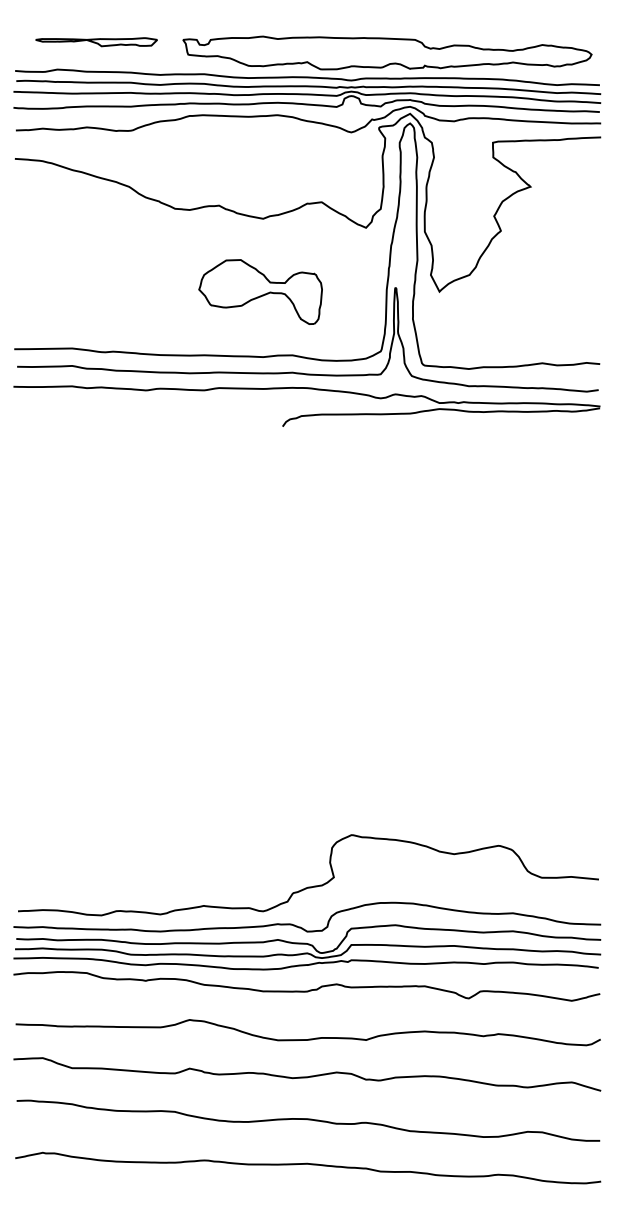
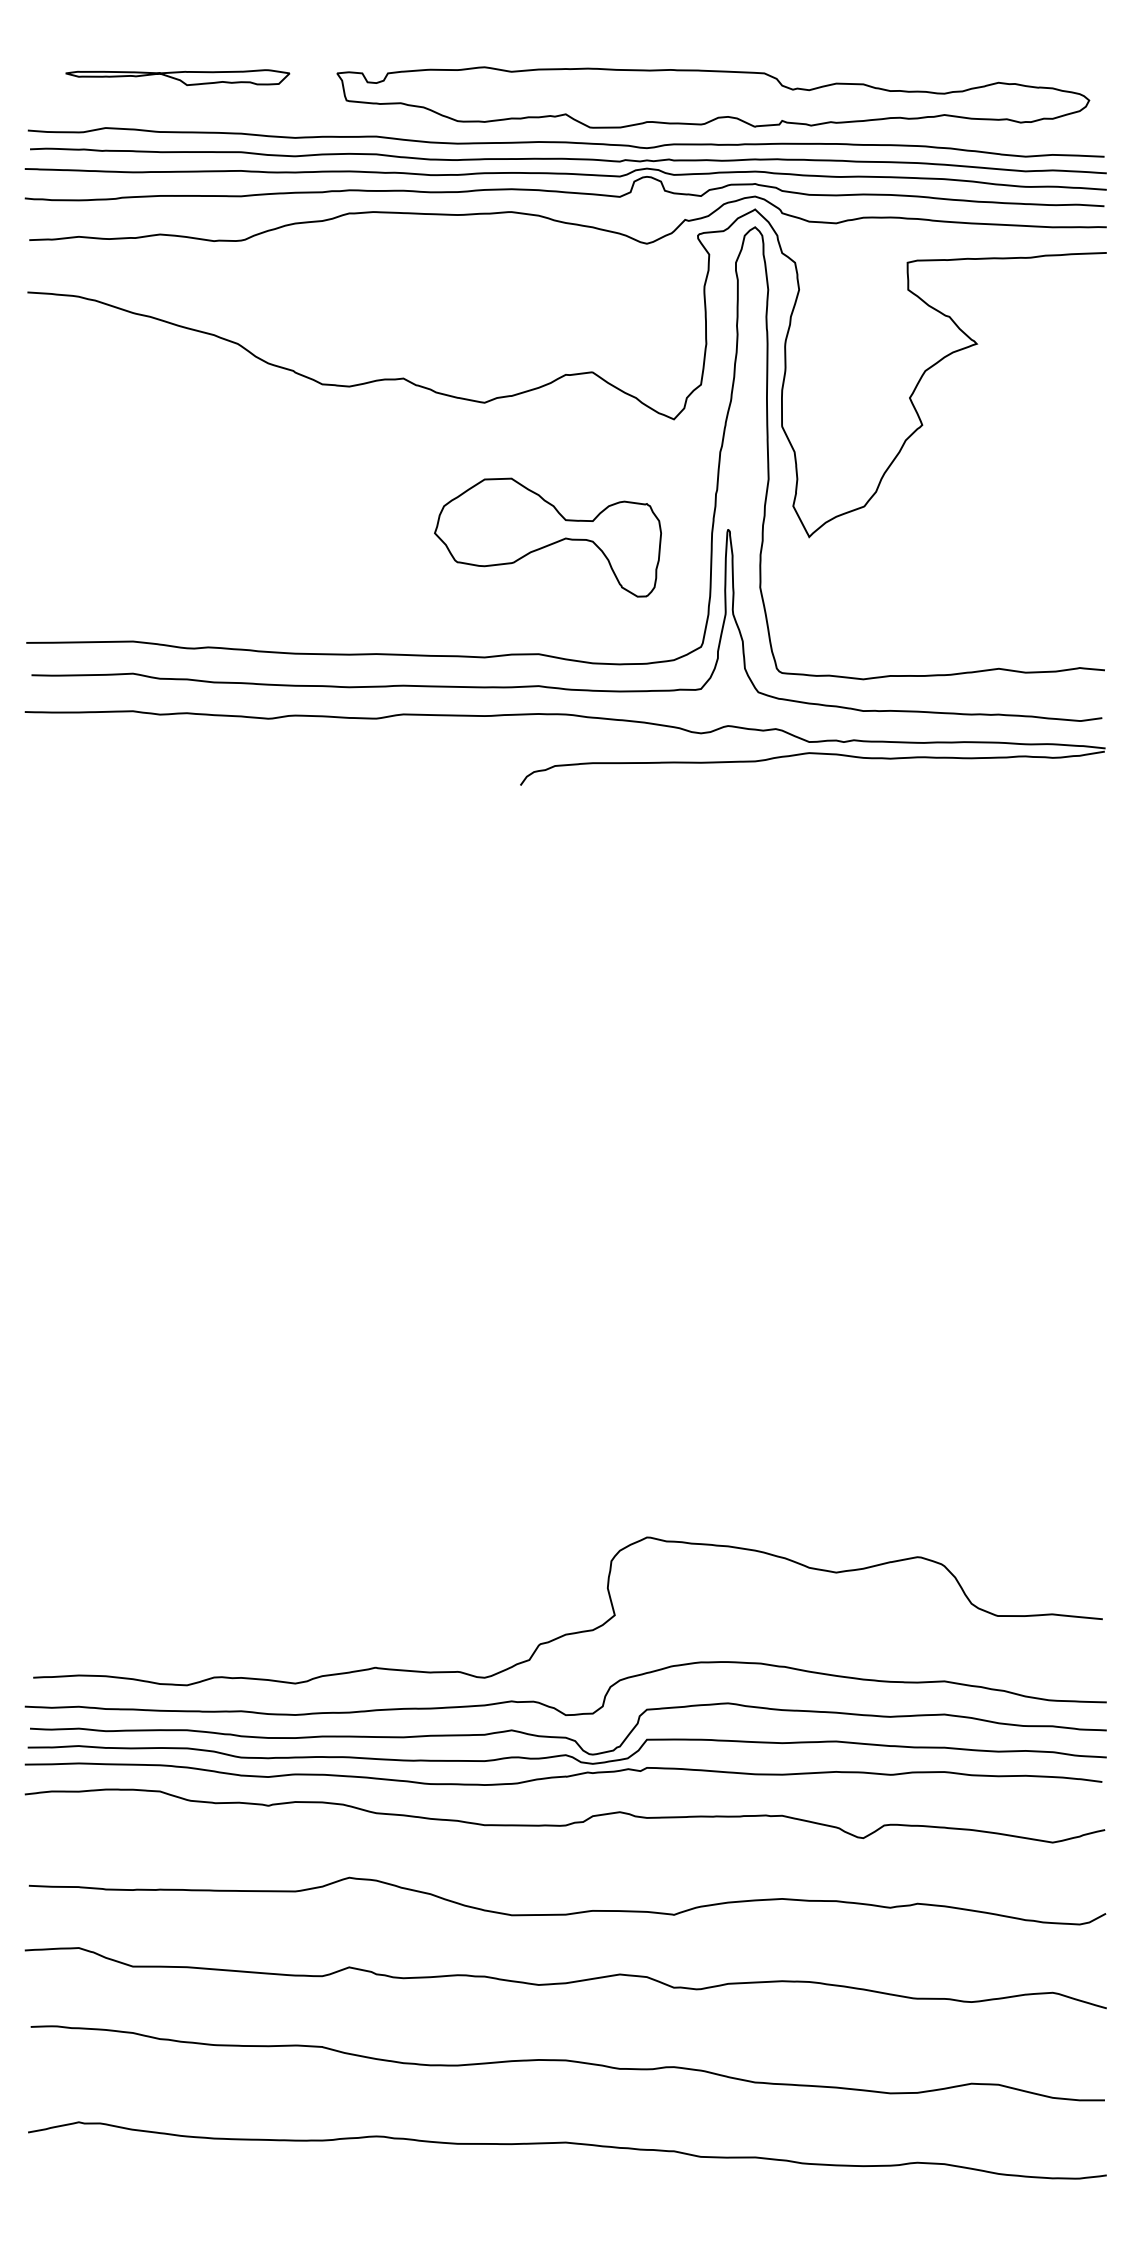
part: (260, 291) -> (547, 536), moved

